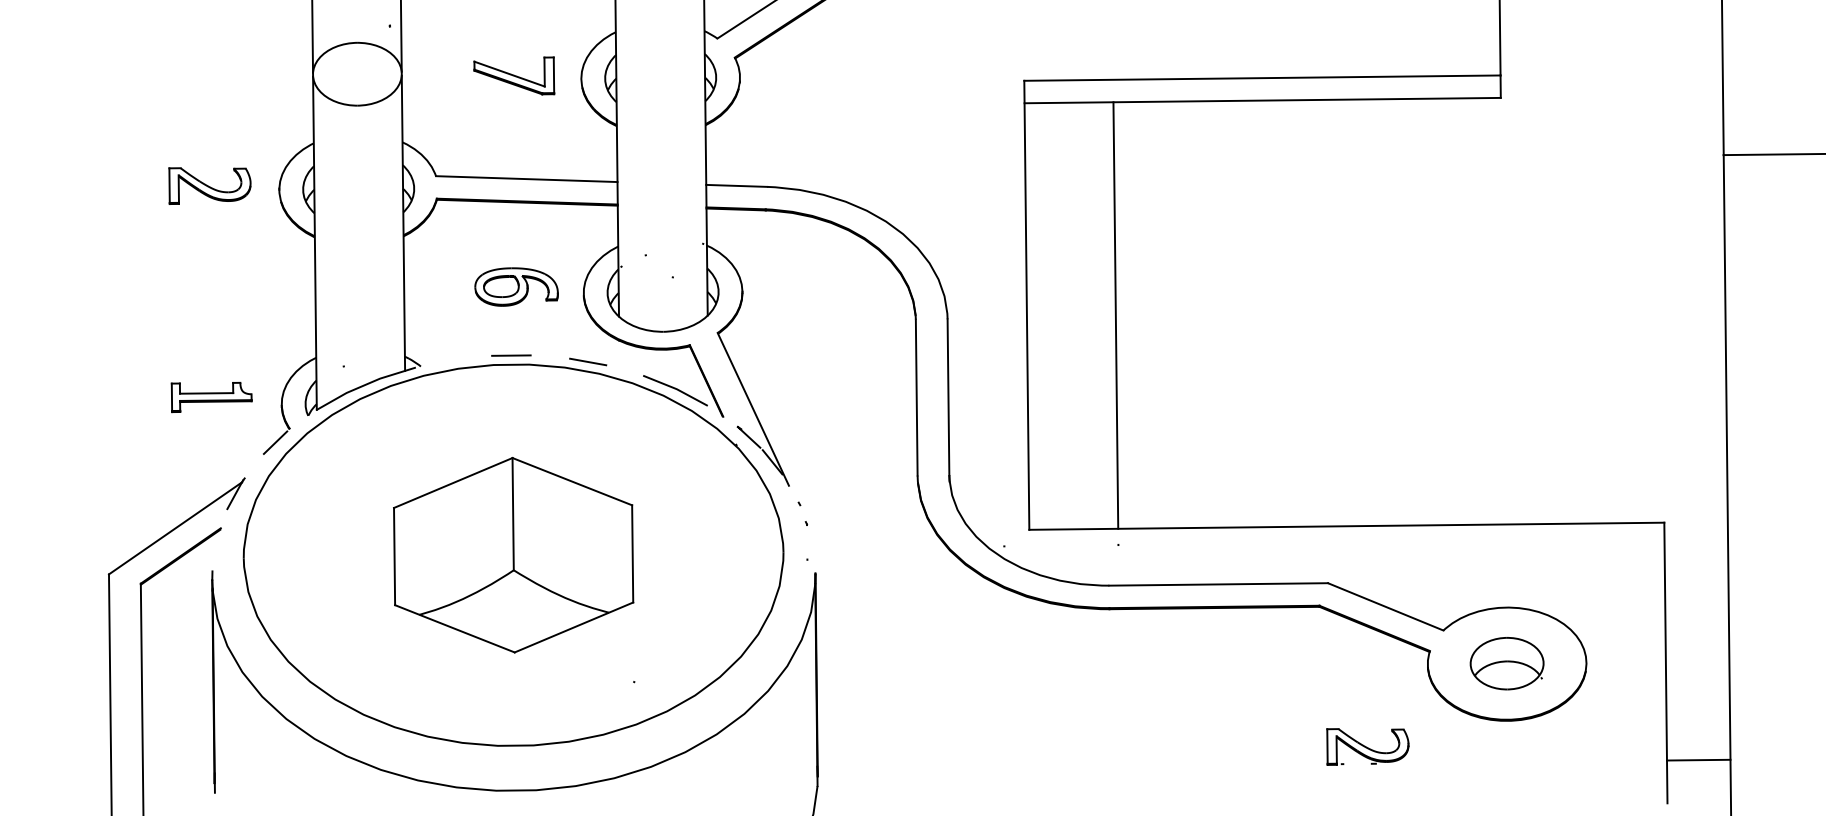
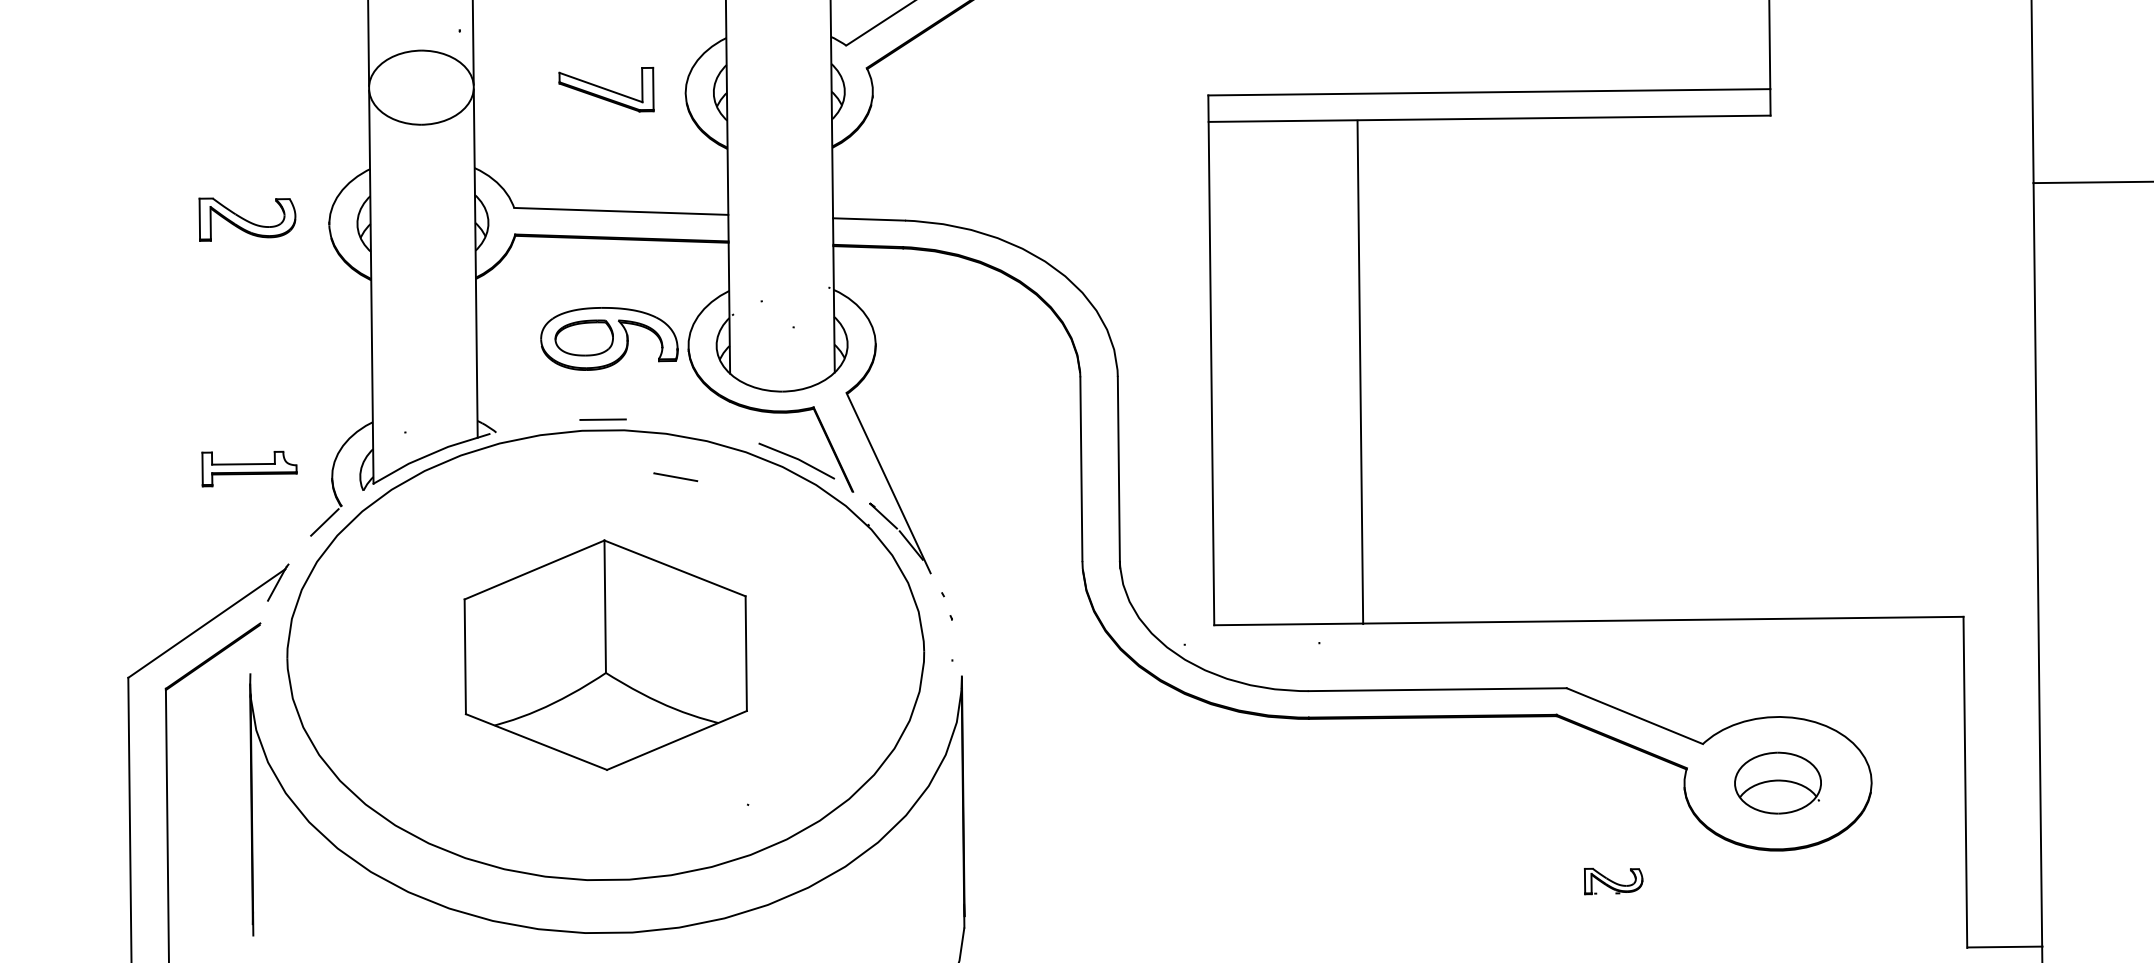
part: (515, 286) -> (608, 338), size x1.4
line: (1115, 315) -> (1360, 372), moved
line: (587, 362) -> (675, 477), moved
part: (1367, 747) -> (1613, 881), size x0.6
line: (1698, 759) -> (2004, 946), moved

